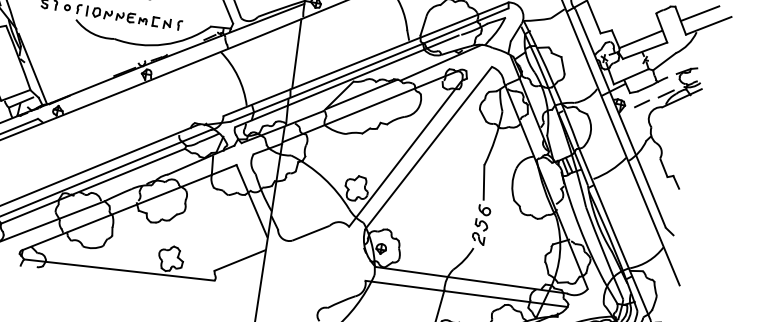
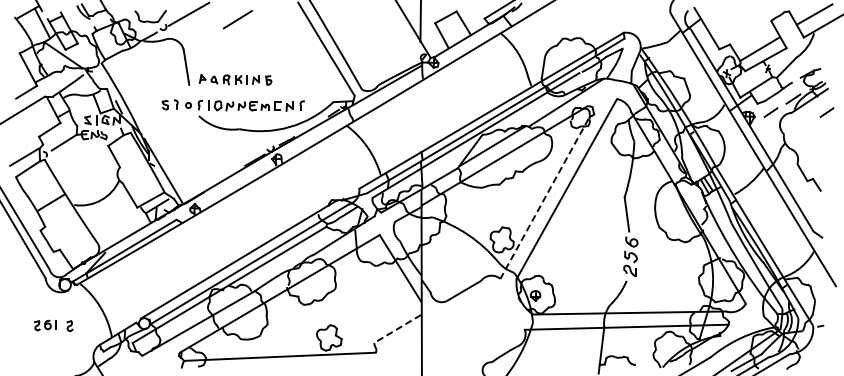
line: (297, 53) -> (422, 115), removed
line: (696, 112) -> (826, 112), added
line: (404, 155) -> (544, 199), solid -> dashed
line: (239, 261) -> (397, 329), solid -> dashed

